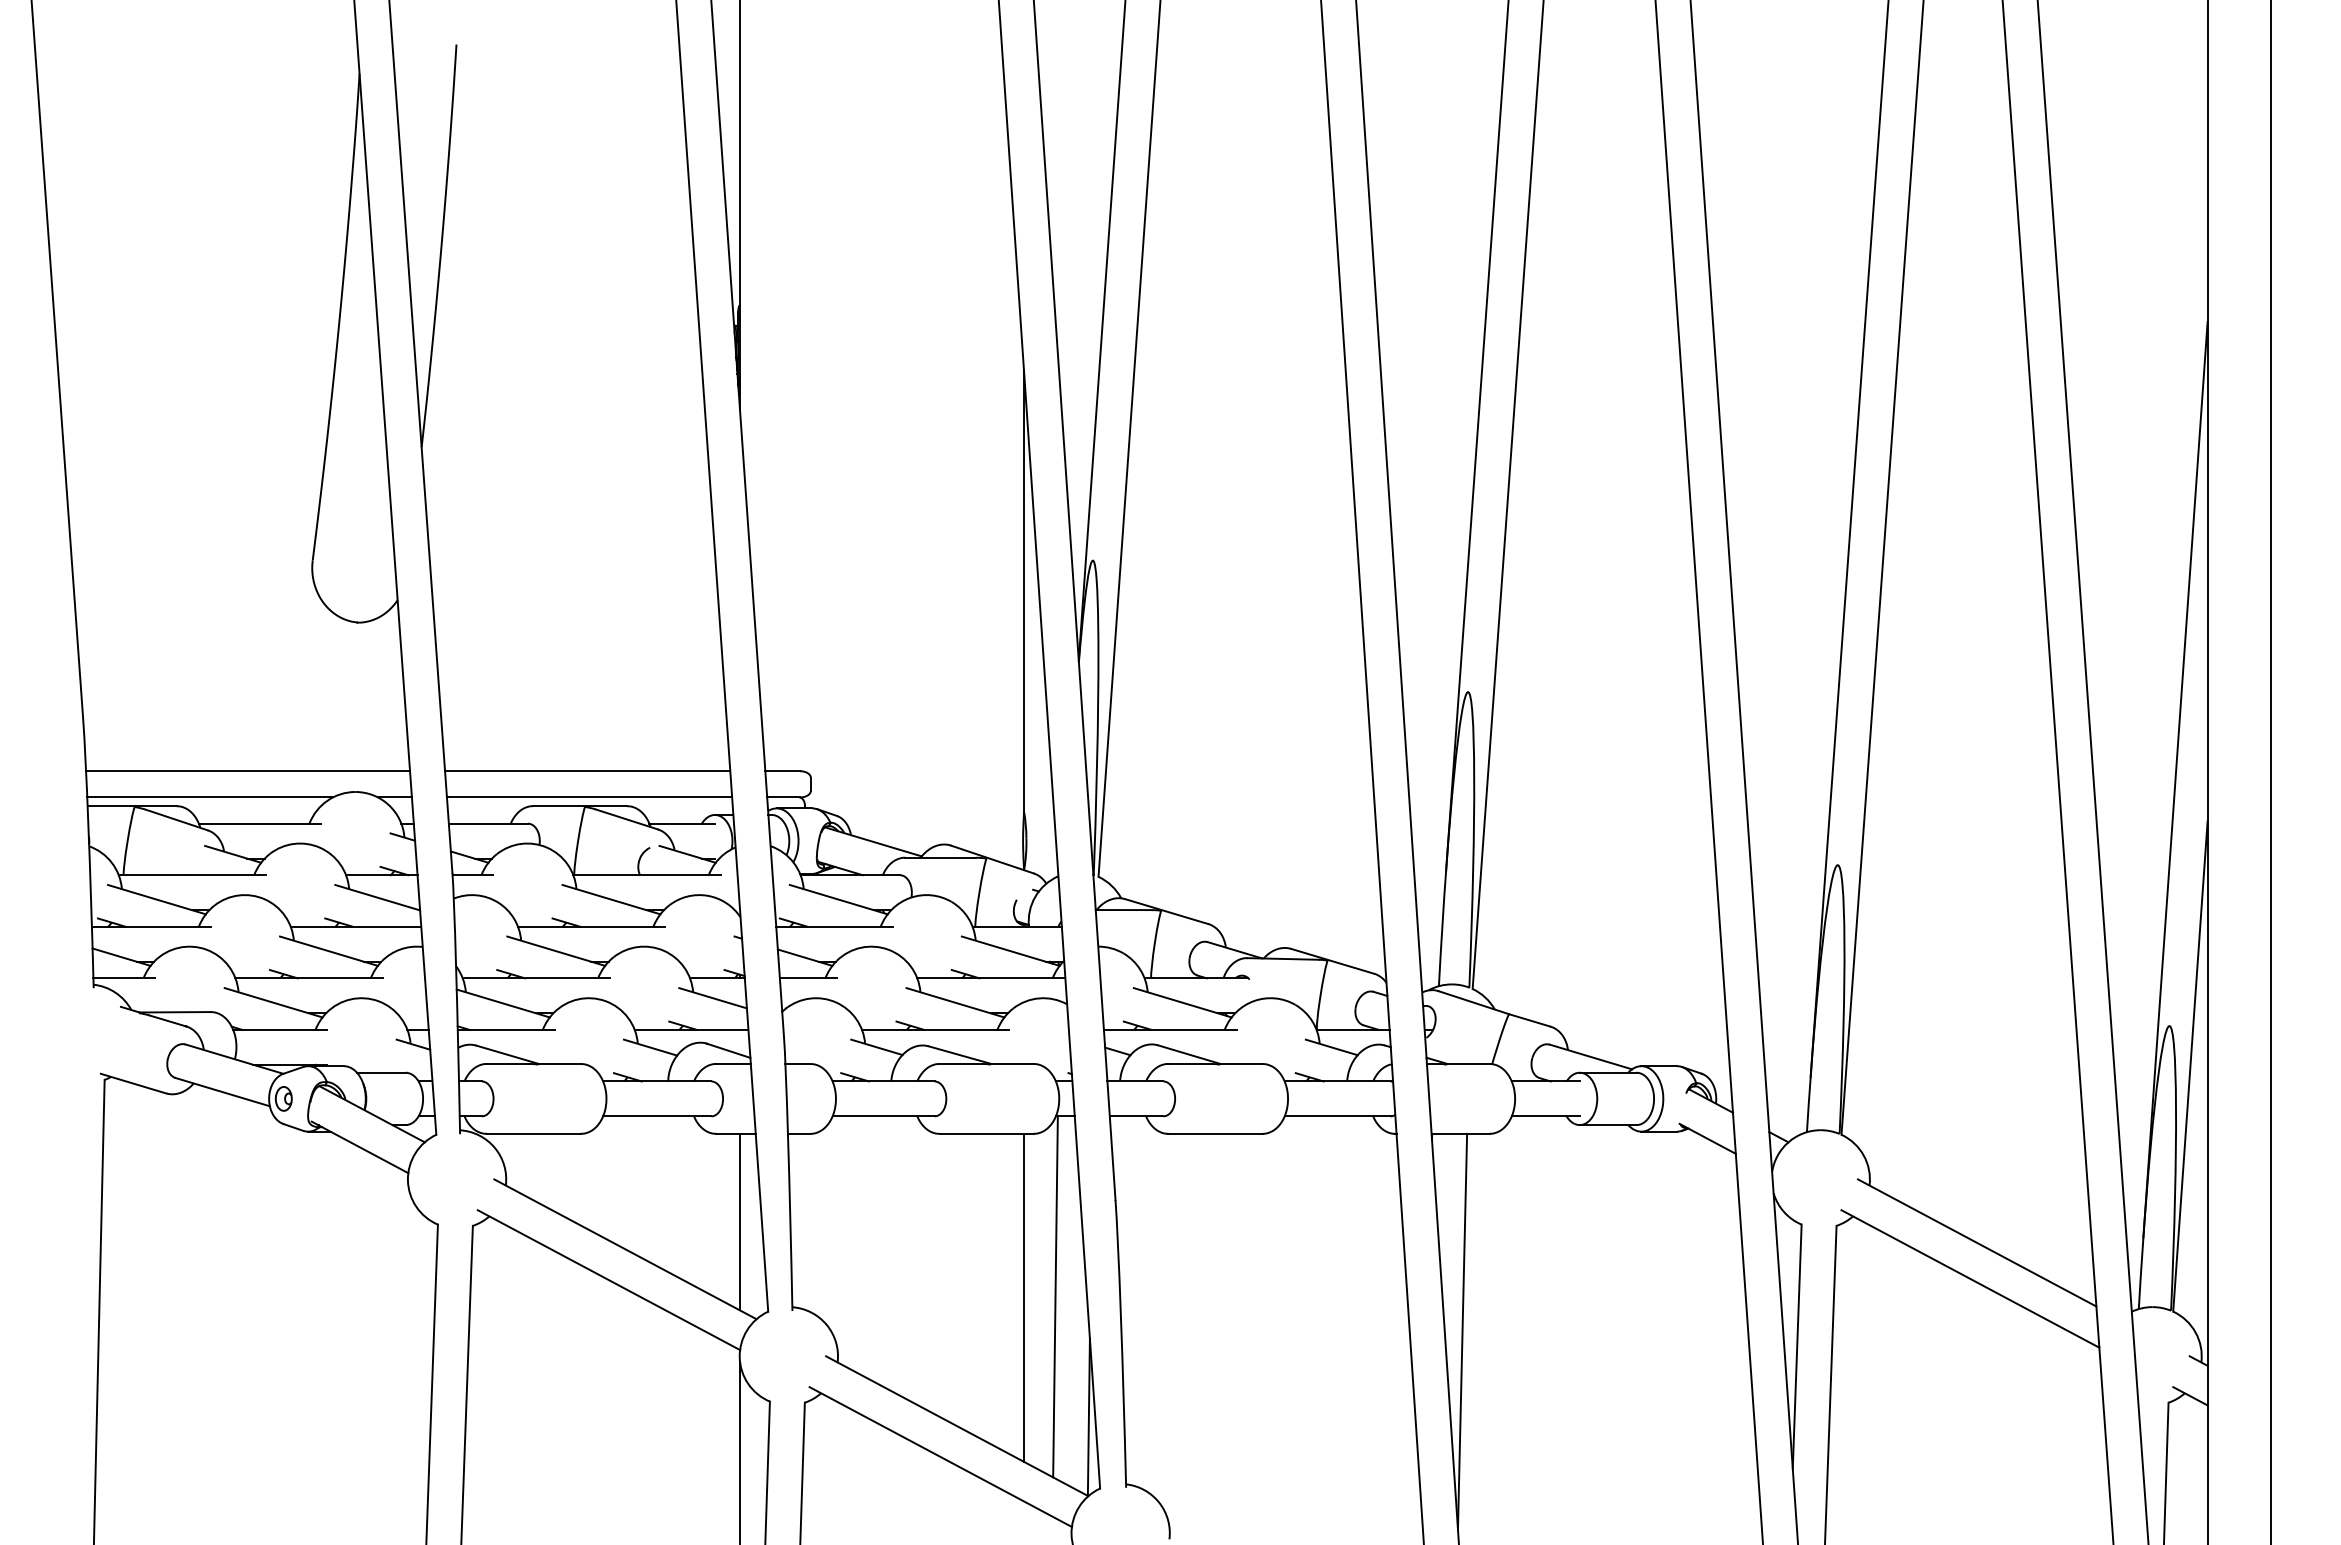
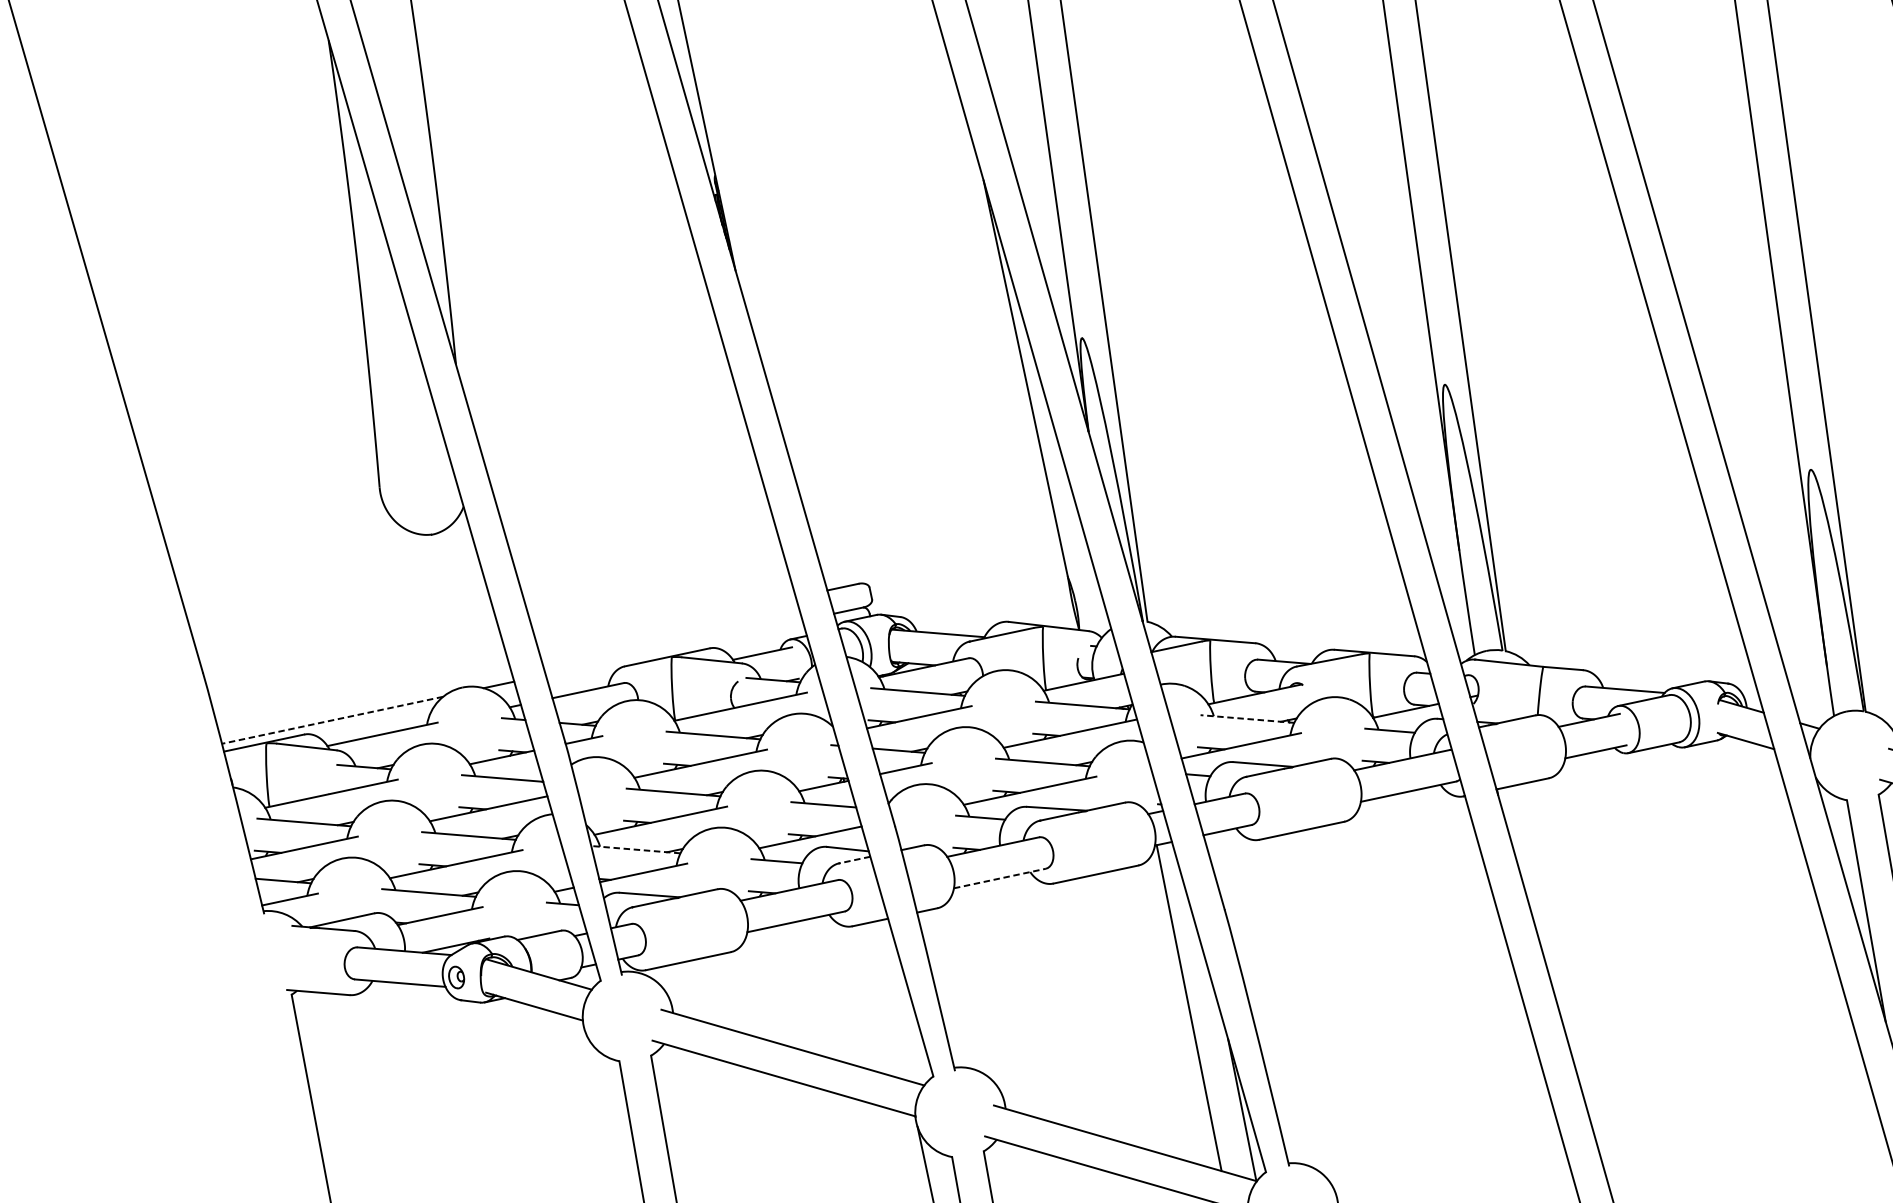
line: (248, 771) -> (362, 689), removed
line: (587, 771) -> (667, 624), removed
line: (210, 797) -> (332, 720), solid -> dashed
line: (589, 797) -> (674, 647), removed
line: (1182, 1002) -> (1247, 718), solid -> dashed
line: (503, 1003) -> (636, 849), solid -> dashed
line: (733, 1063) -> (854, 859), solid -> dashed
line: (884, 1116) -> (1000, 878), solid -> dashed
line: (740, 1221) -> (891, 1000), removed
line: (1024, 1297) -> (1161, 1014), removed
line: (1462, 1331) -> (1562, 961), removed

